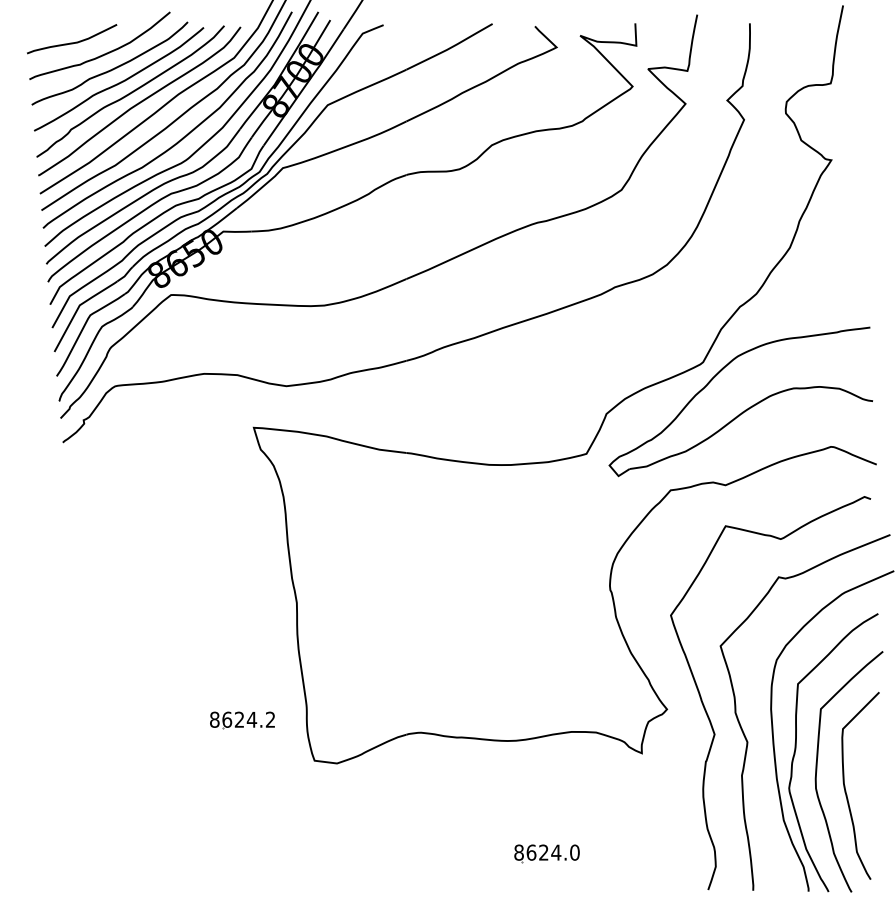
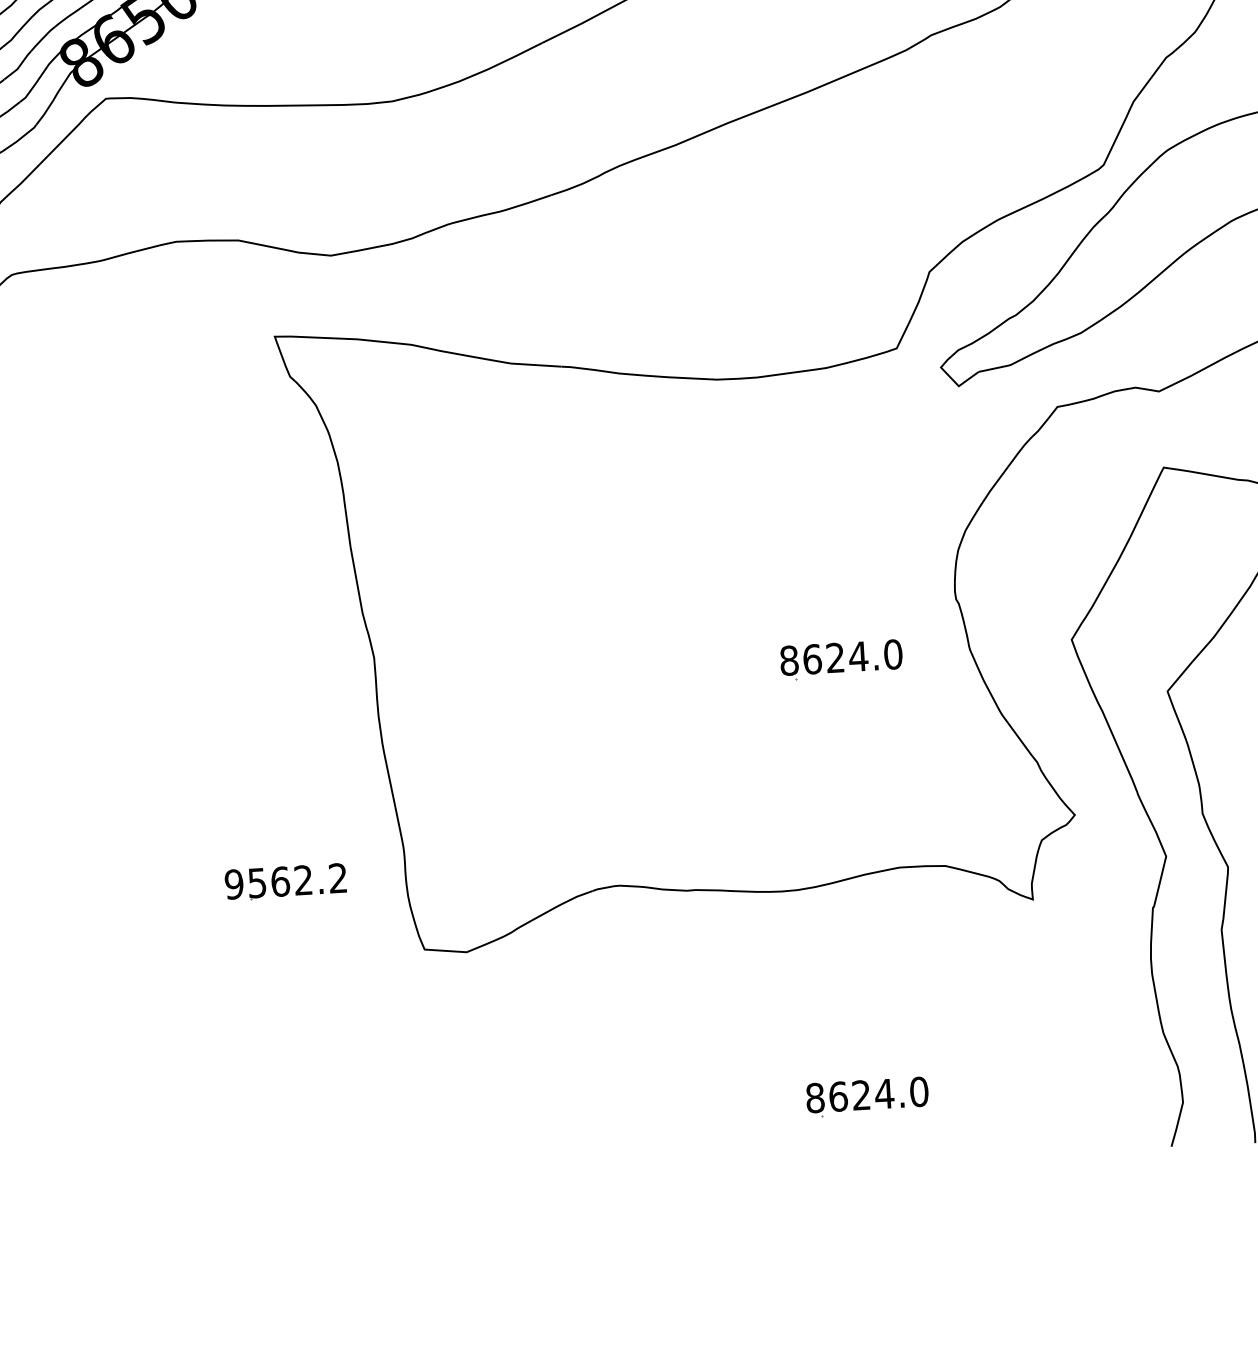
part: (546, 618) -> (840, 659), added
text: (233, 719) -> (269, 881), 8624.2 -> 9562.2

